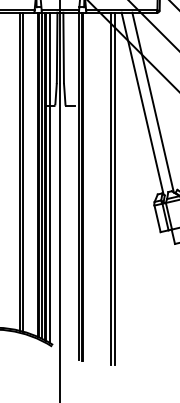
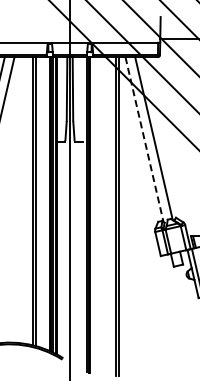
line: (142, 104) -> (144, 140), solid -> dashed
line: (49, 177) -> (60, 206), removed

